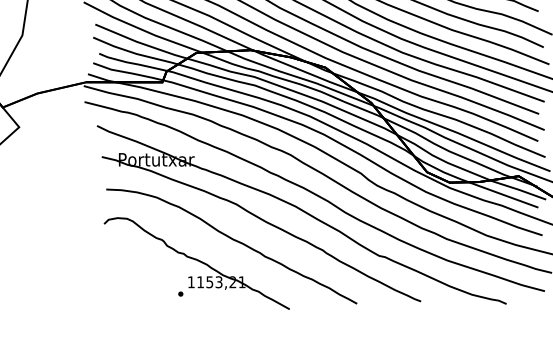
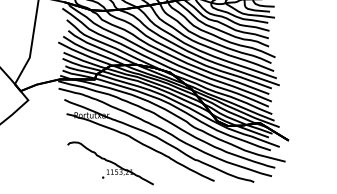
curve: (233, 242) -> (127, 153), removed

